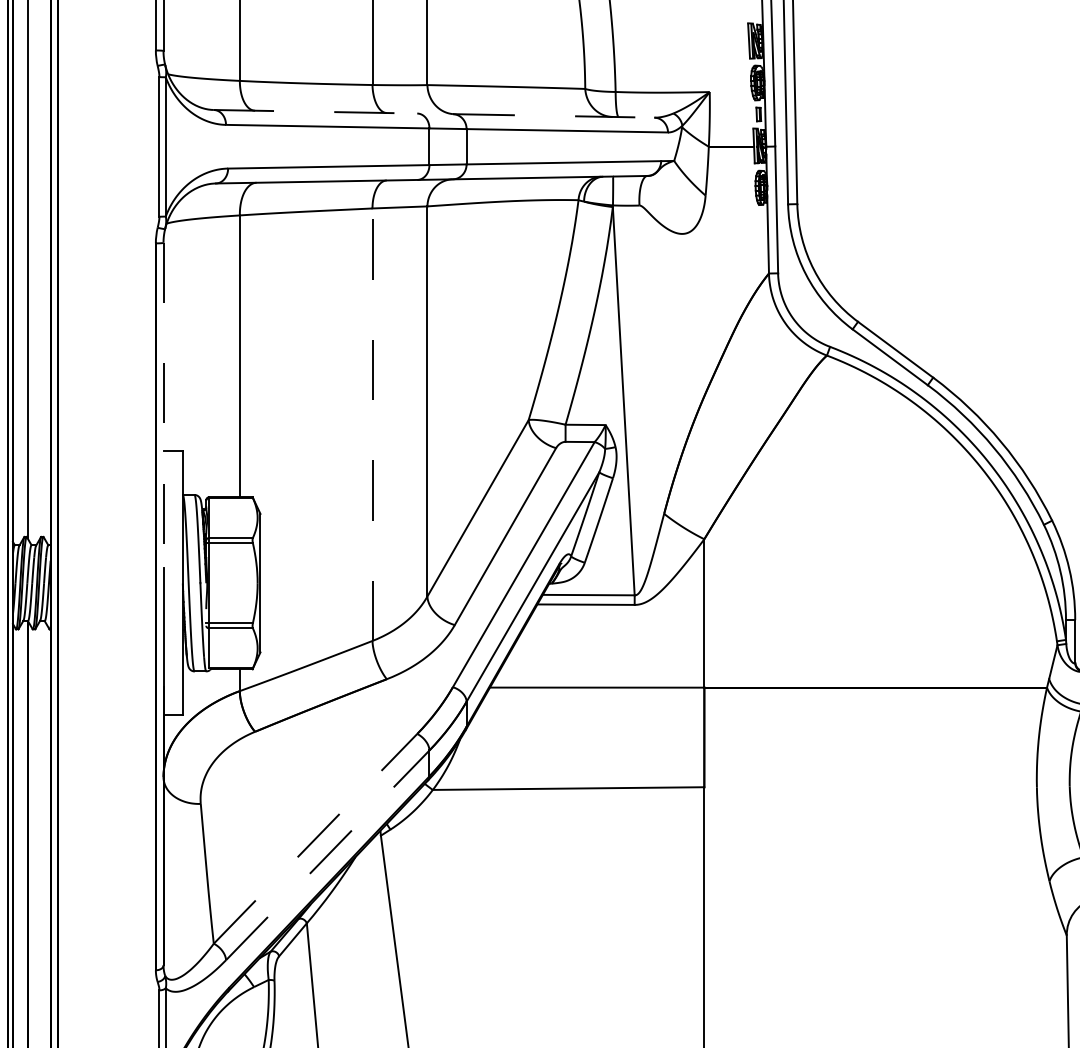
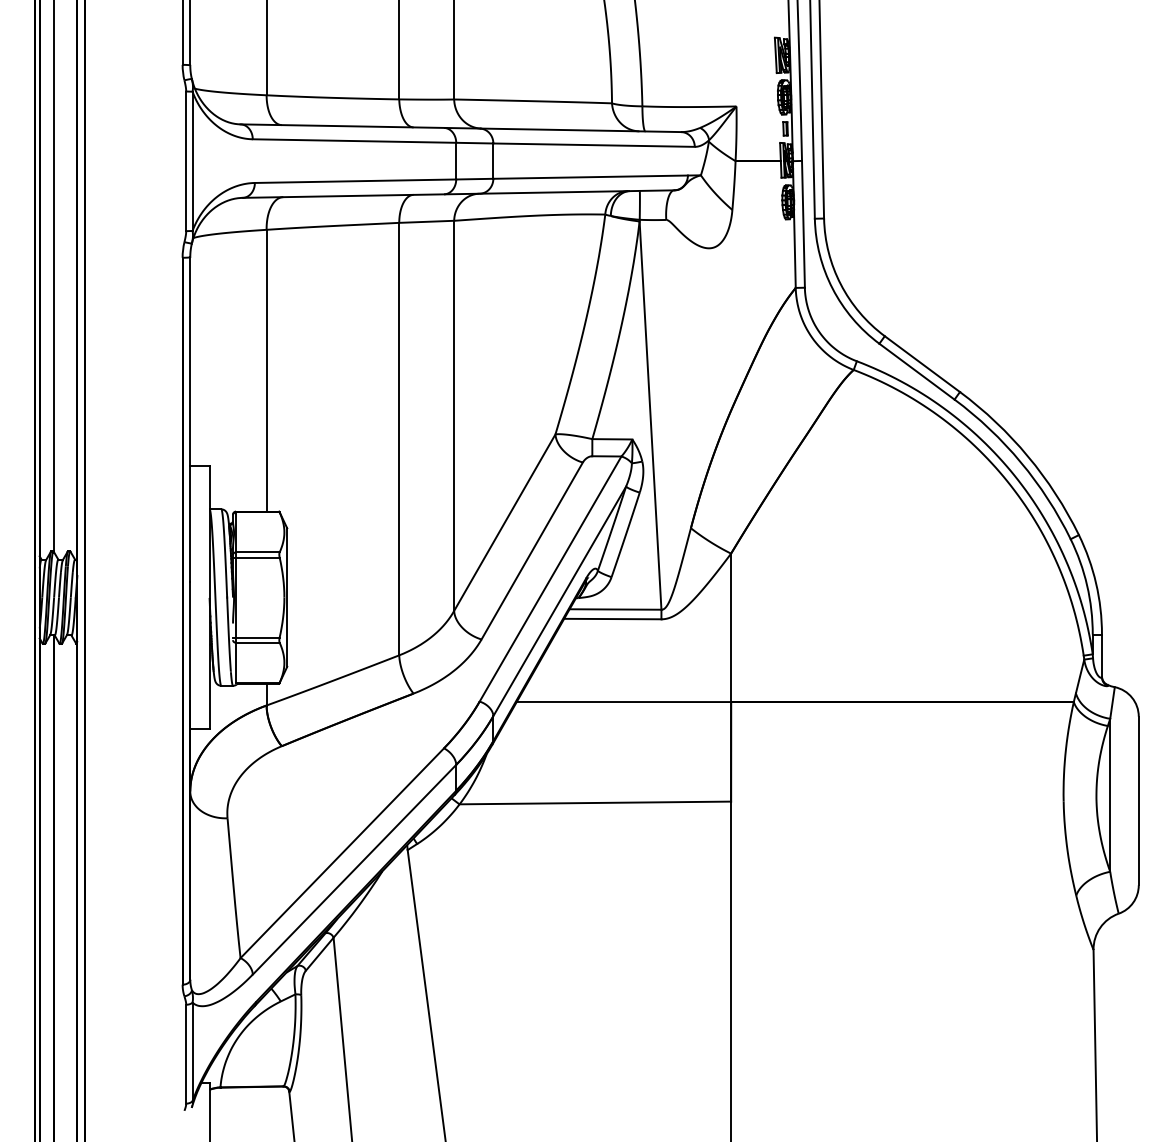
line: (434, 114) -> (461, 128), dashed -> solid
line: (163, 406) -> (190, 420), dashed -> solid
line: (372, 424) -> (399, 438), dashed -> solid
line: (315, 838) -> (342, 852), dashed -> solid
line: (327, 855) -> (354, 869), dashed -> solid

